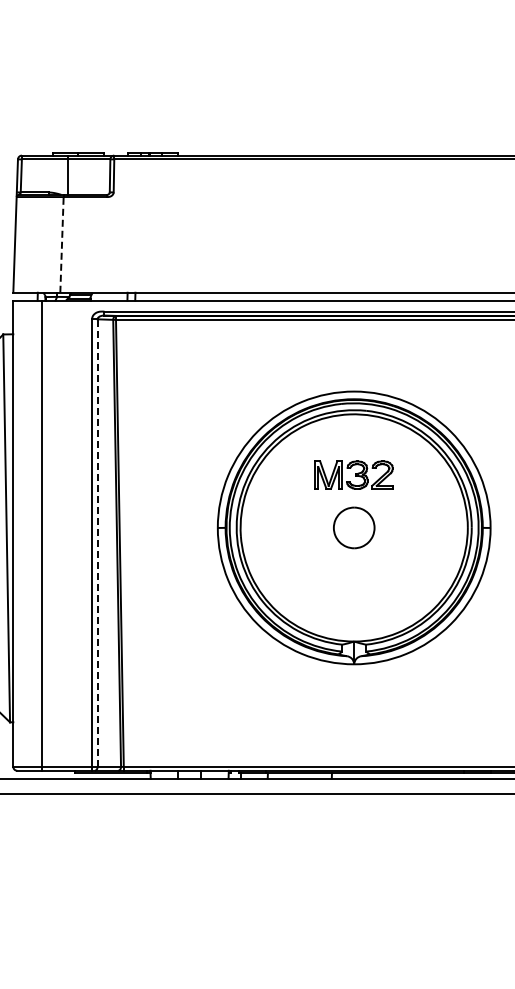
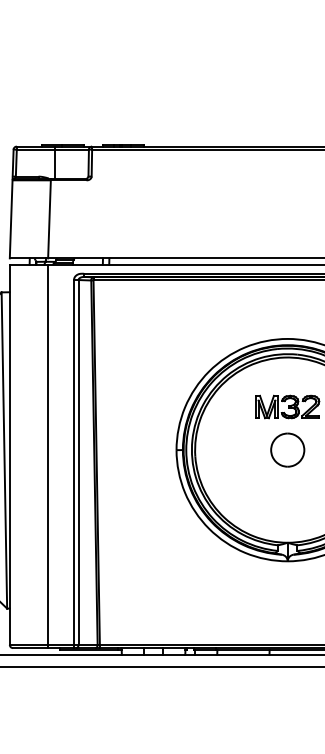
line: (61, 244) -> (49, 219), dashed -> solid
line: (42, 535) -> (48, 456), moved
line: (97, 543) -> (78, 462), dashed -> solid

